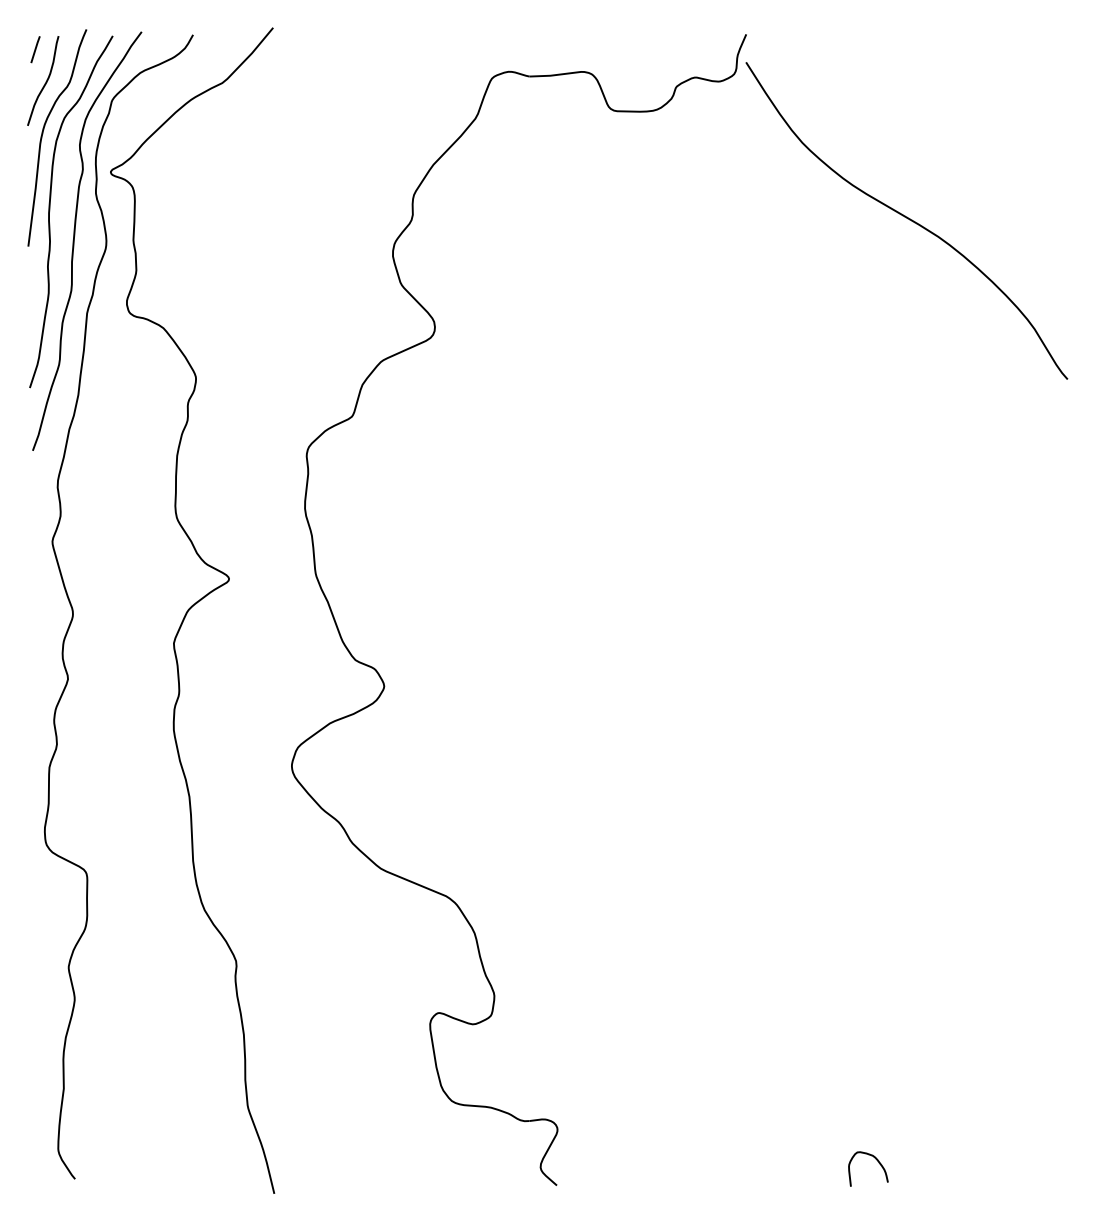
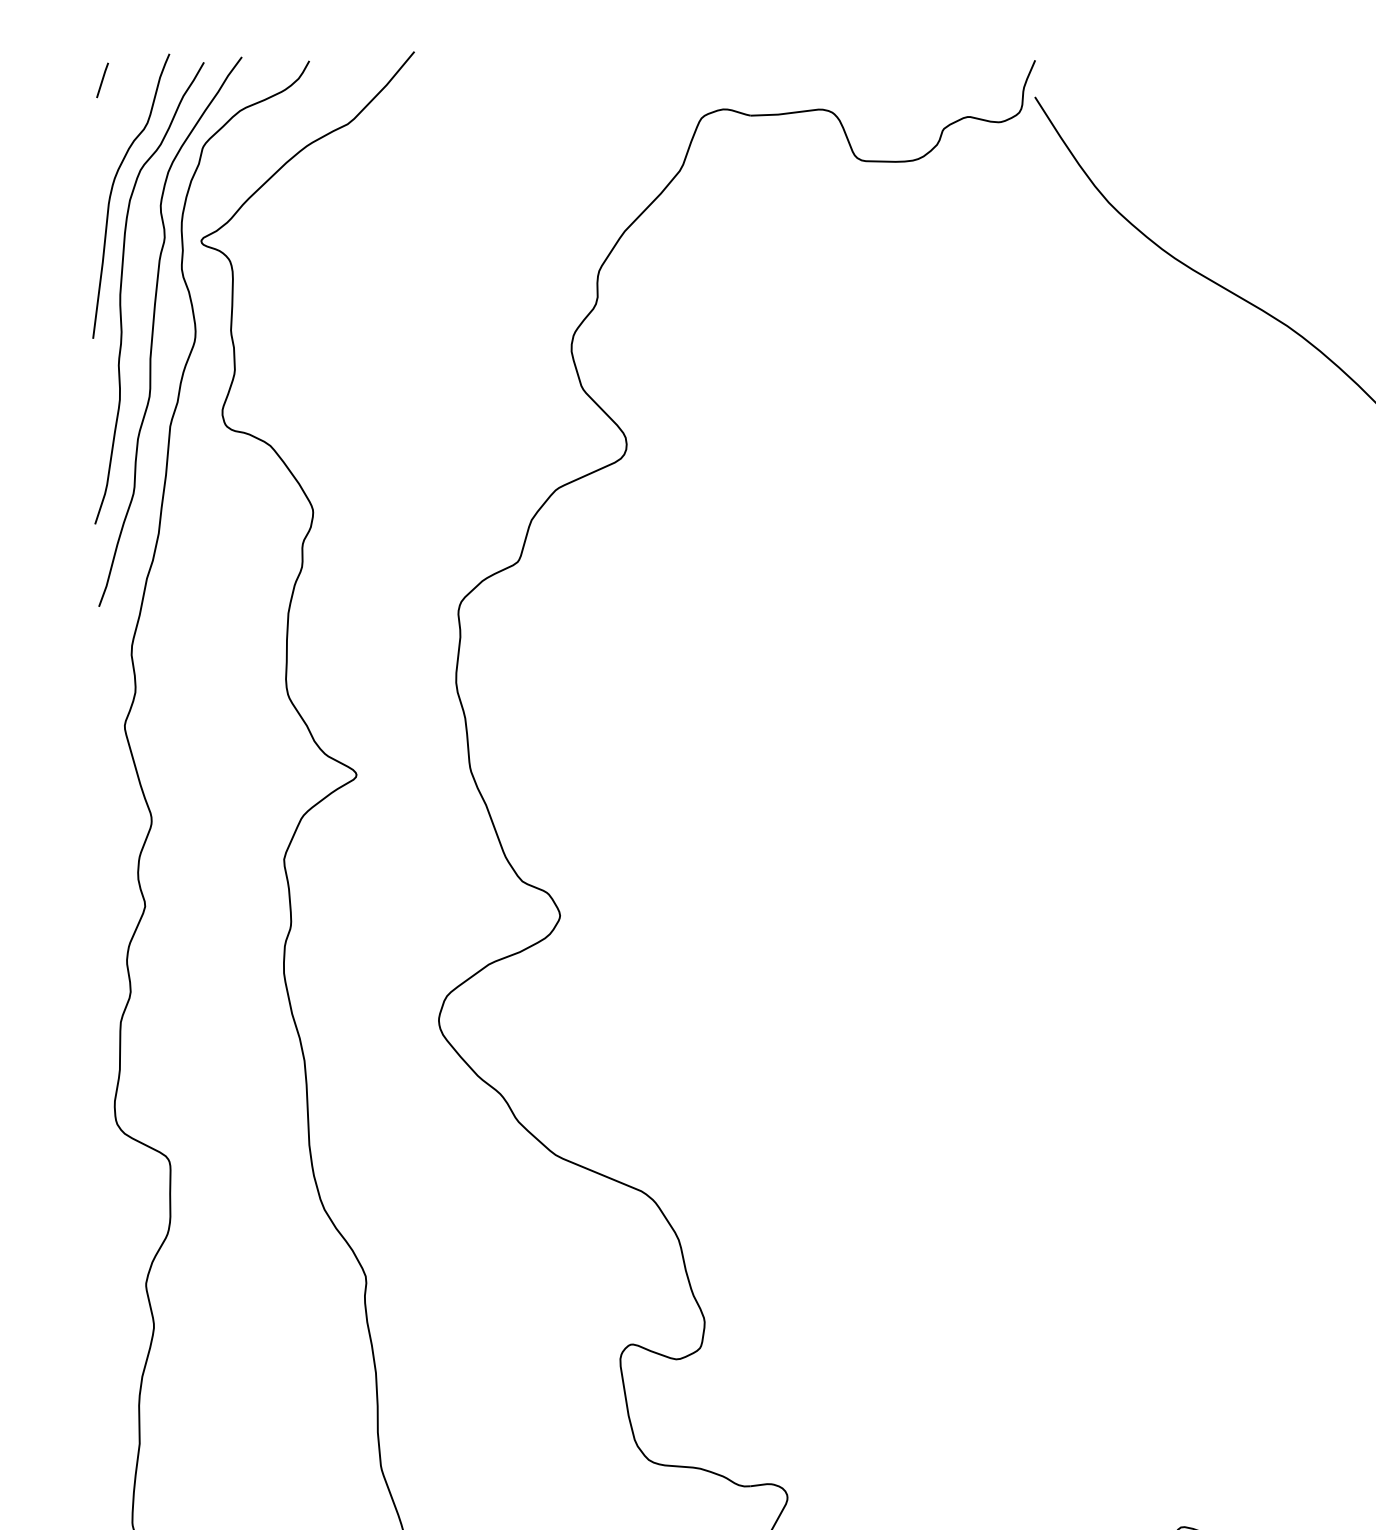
curve: (45, 81) -> (115, 122), removed

